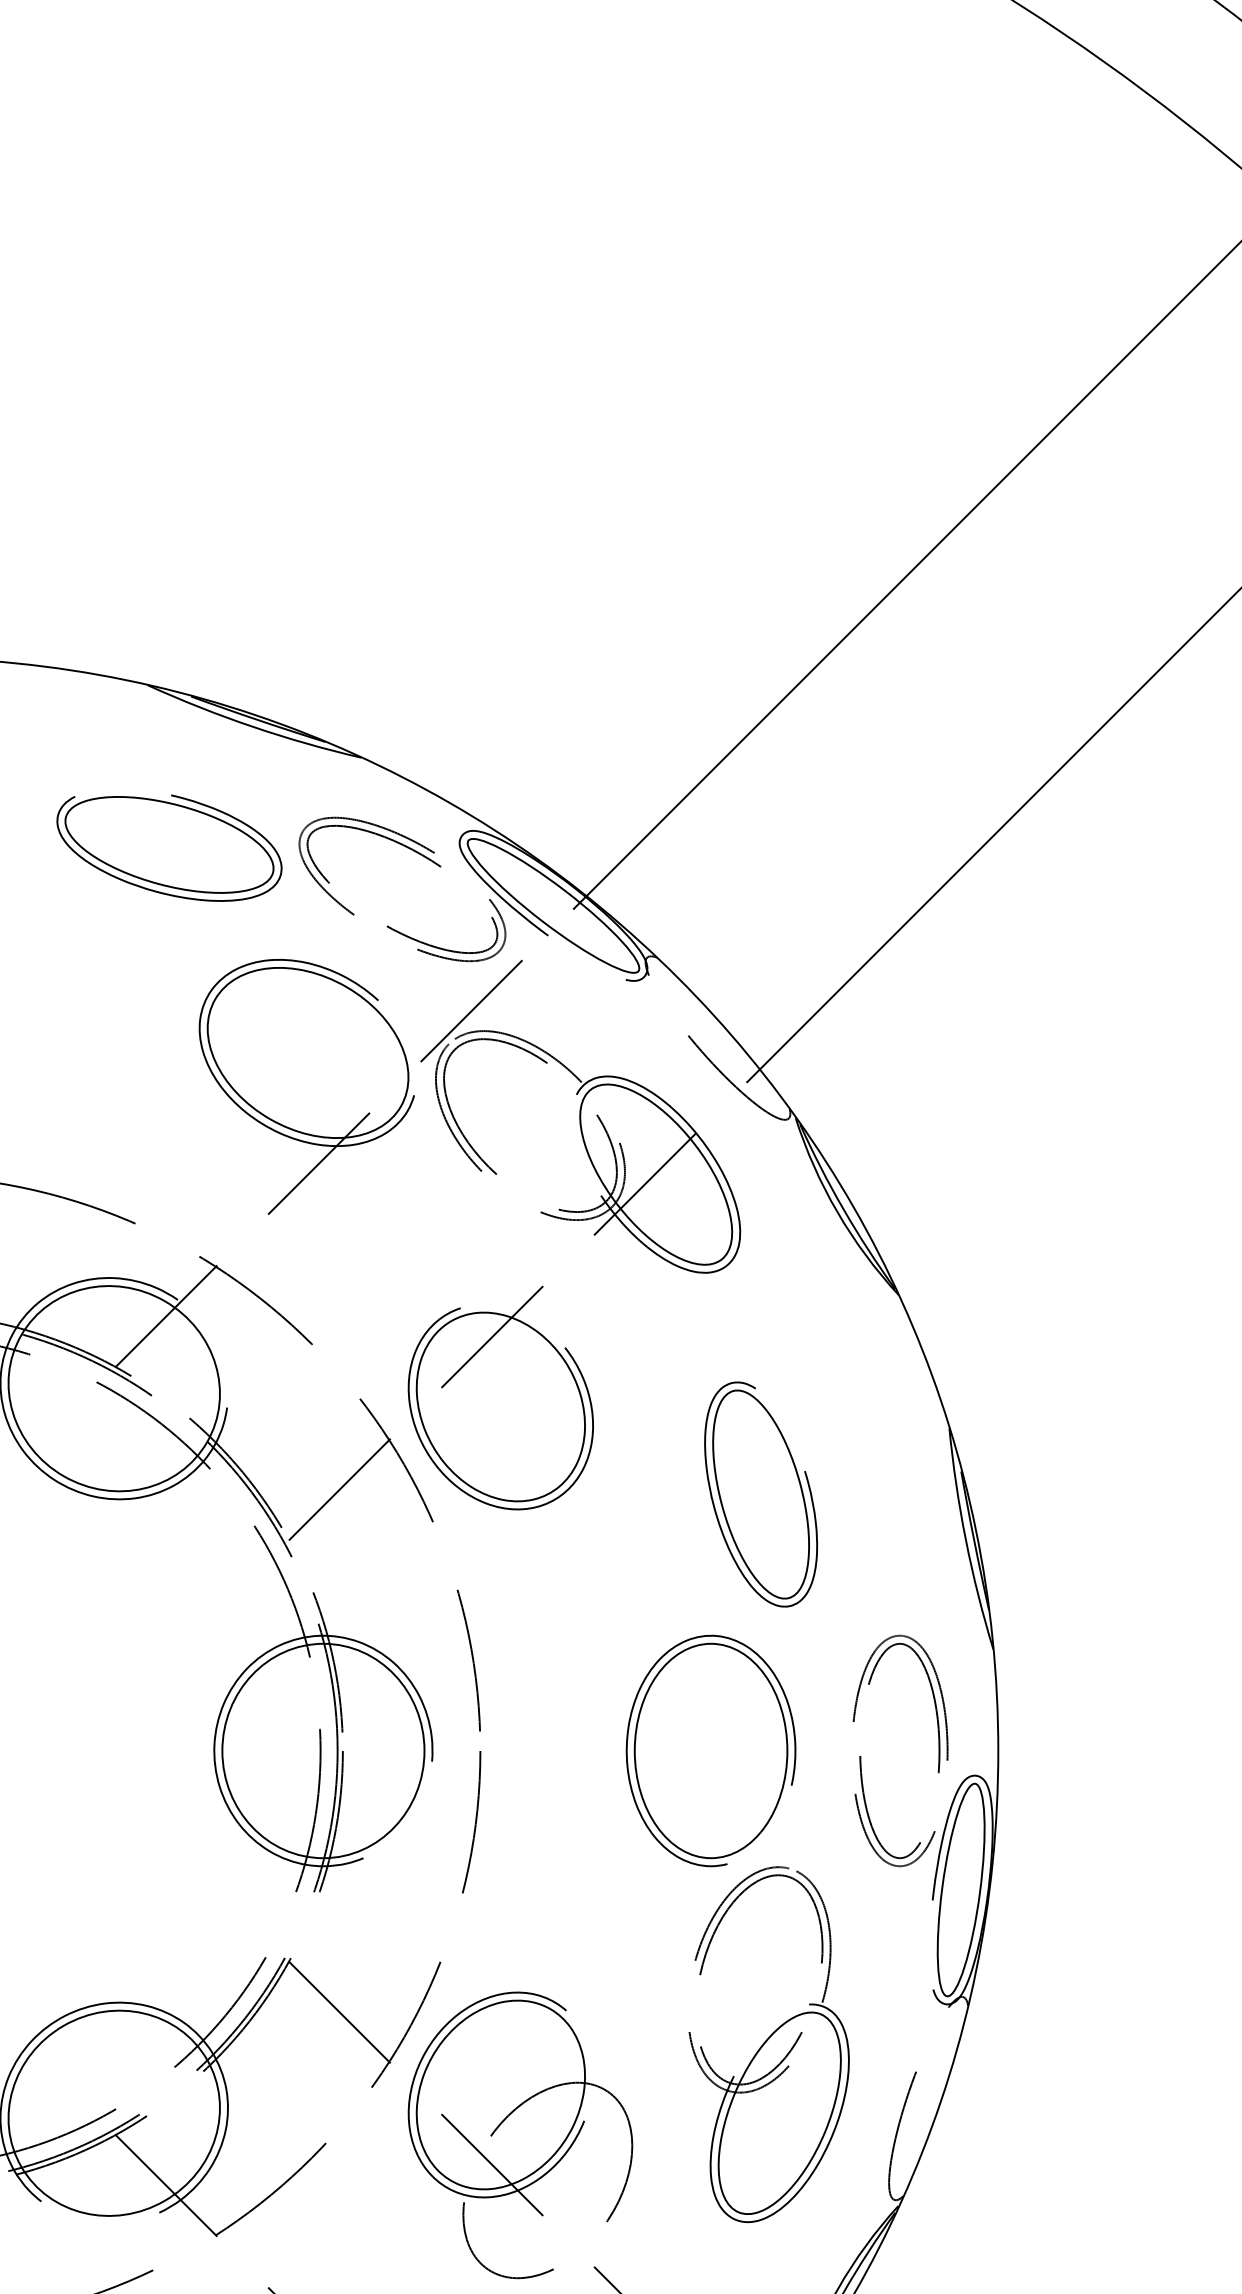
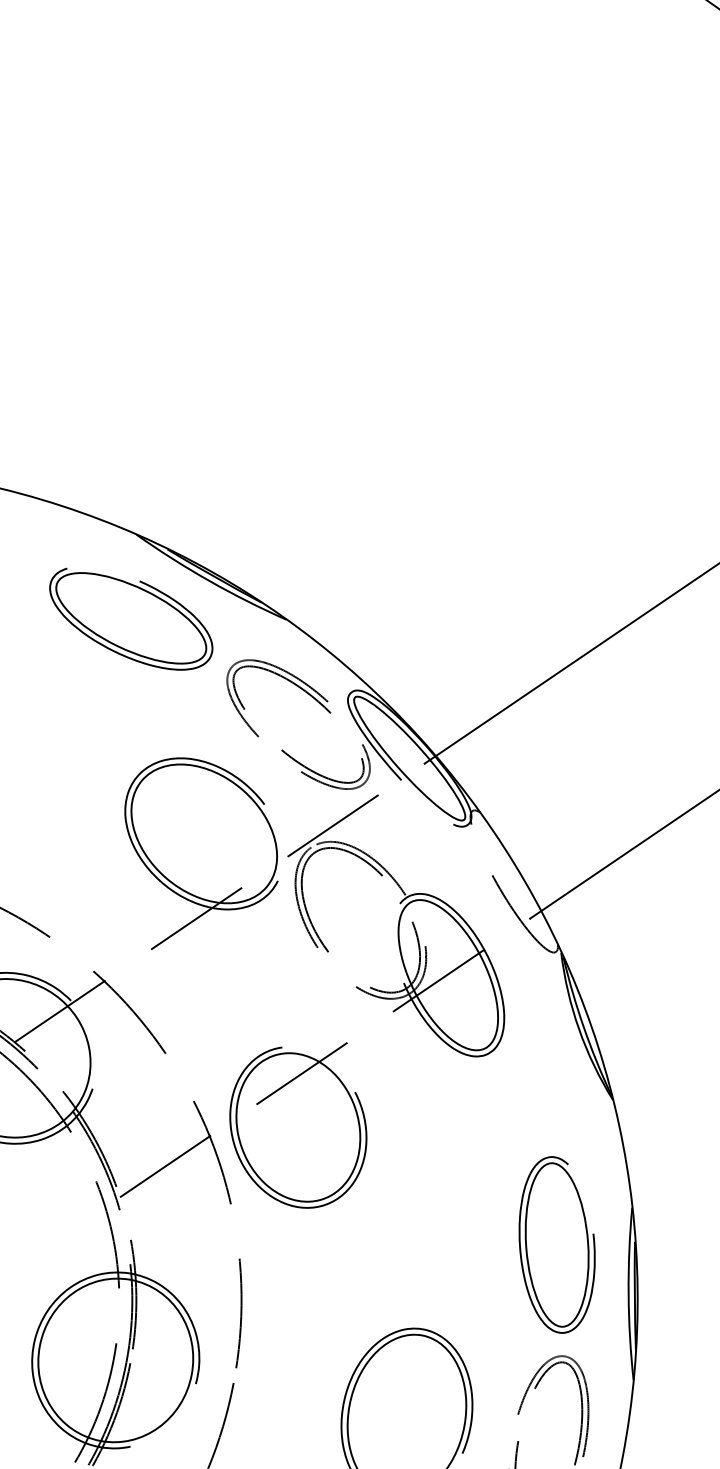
part: (169, 847) -> (130, 620), moved
part: (761, 1494) -> (557, 1245), moved

